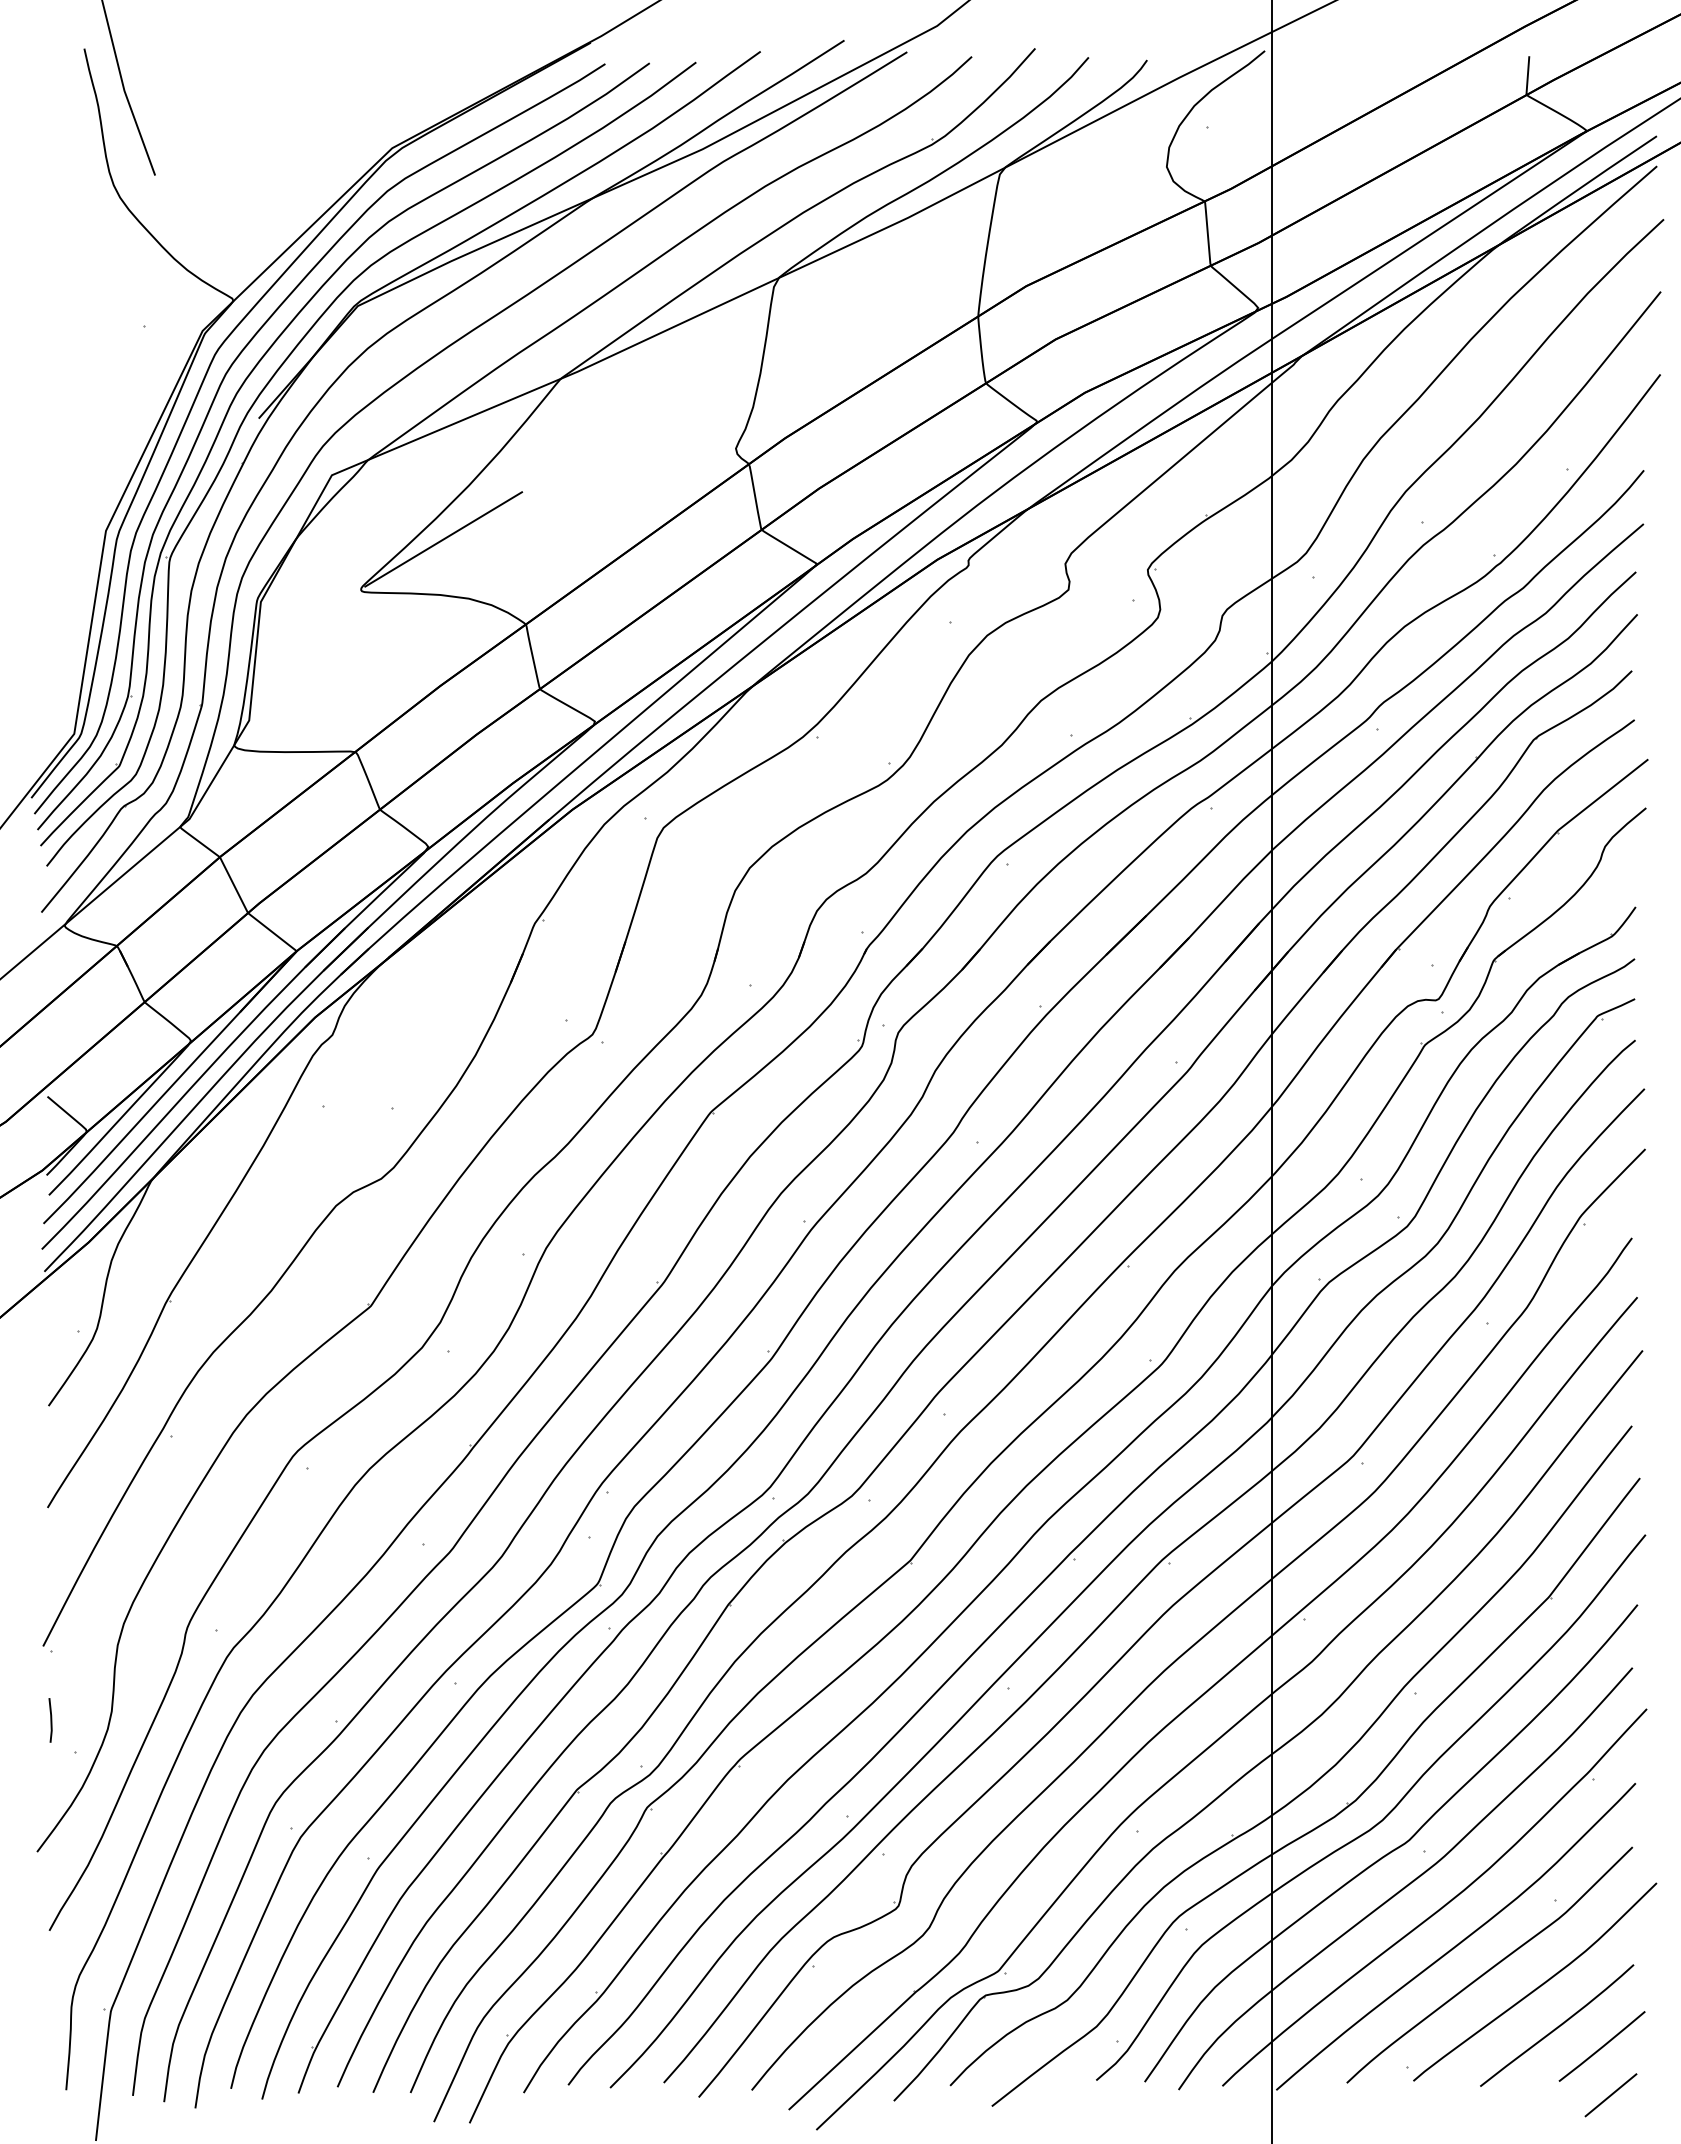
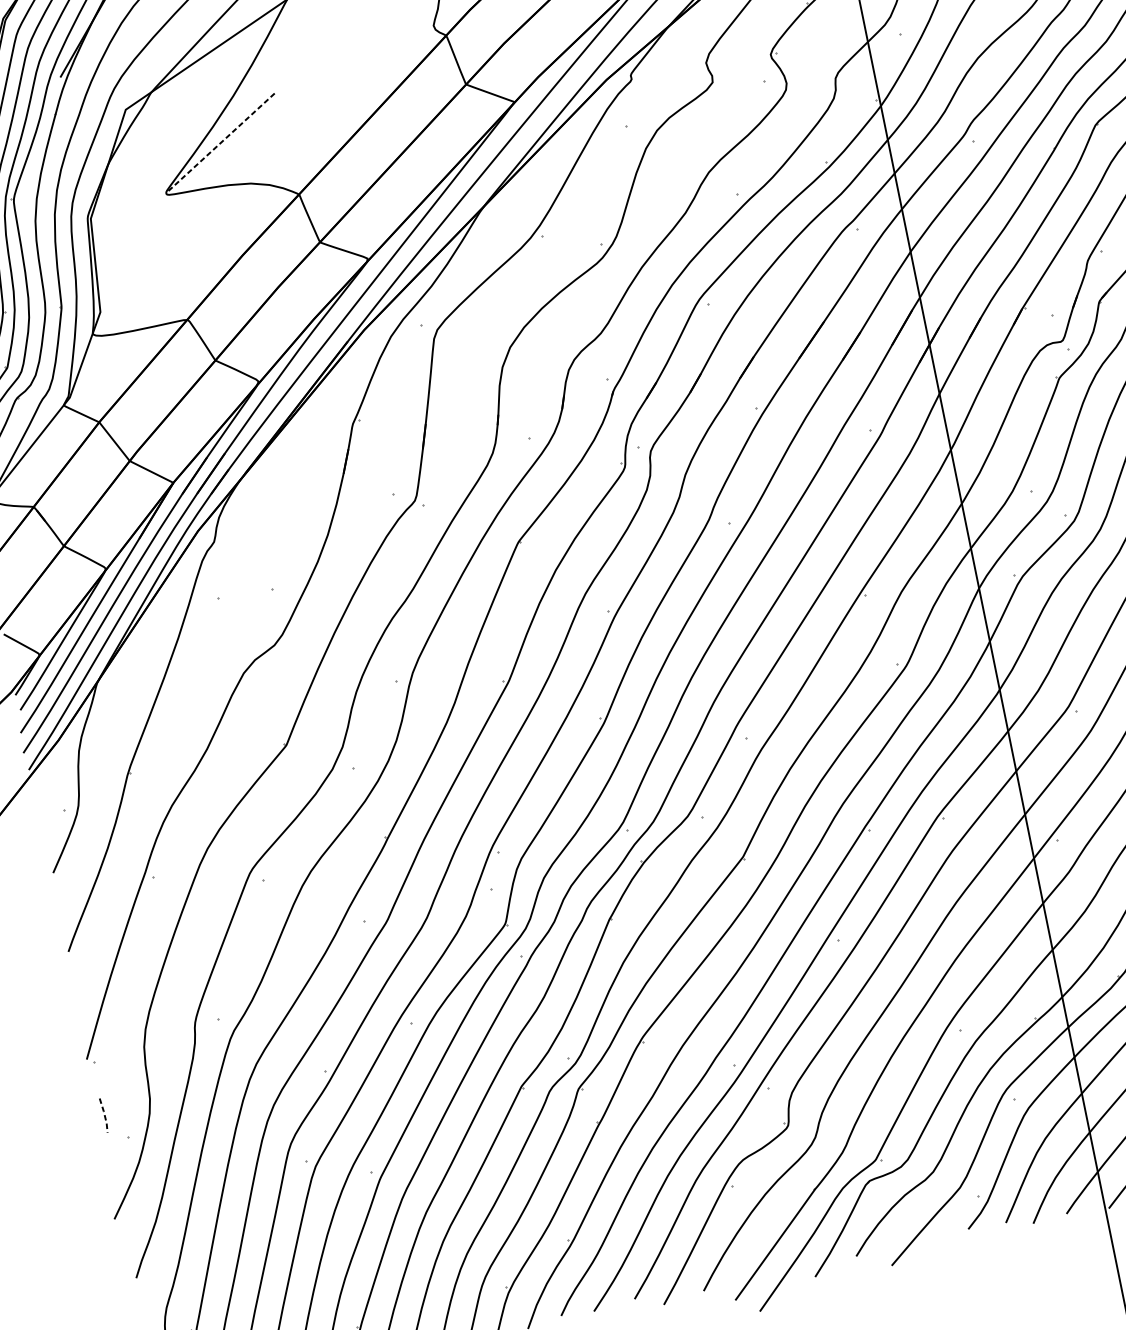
line: (444, 539) -> (222, 141), solid -> dashed
line: (51, 1720) -> (104, 1115), solid -> dashed

